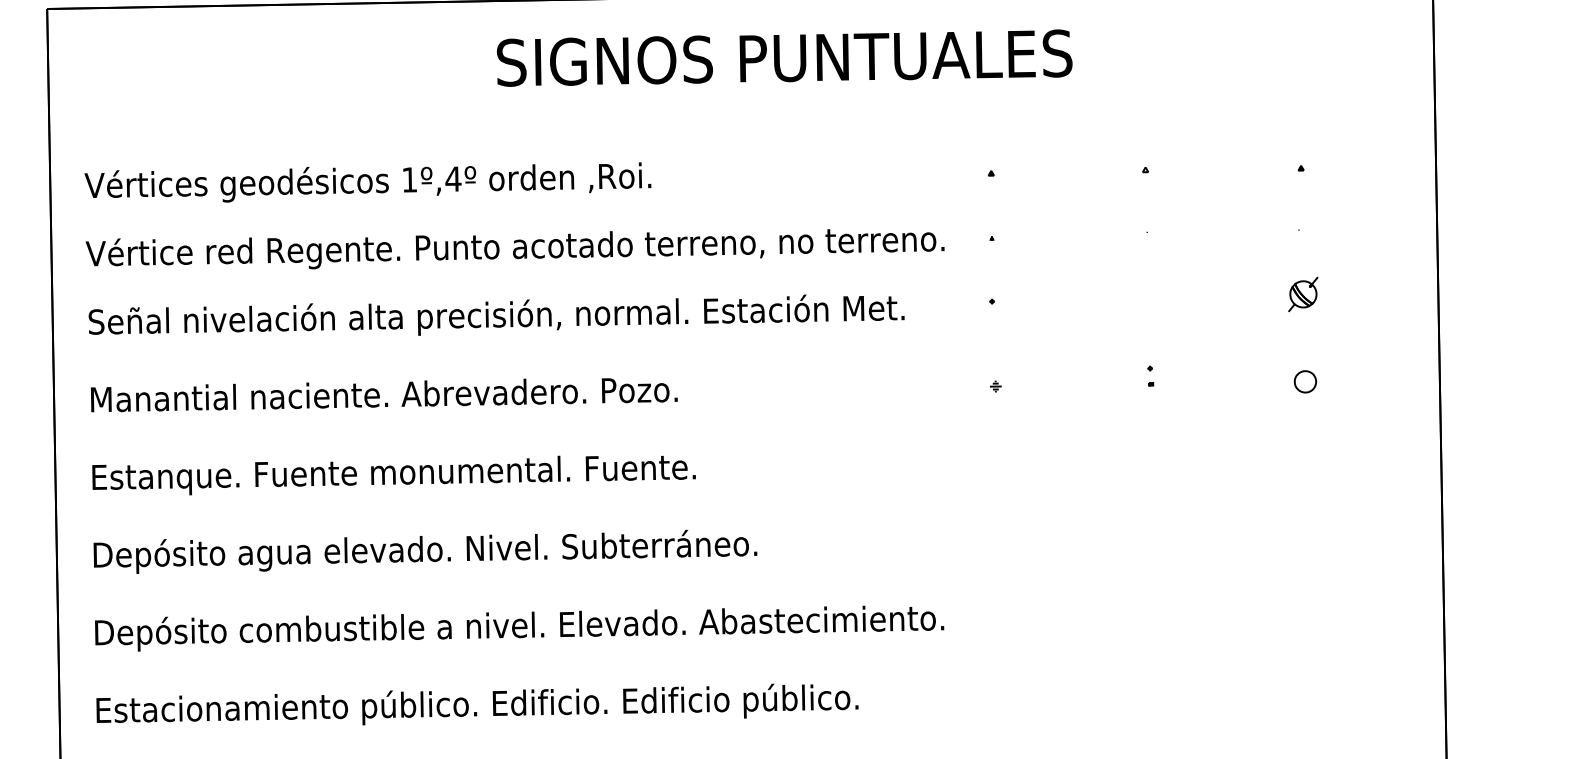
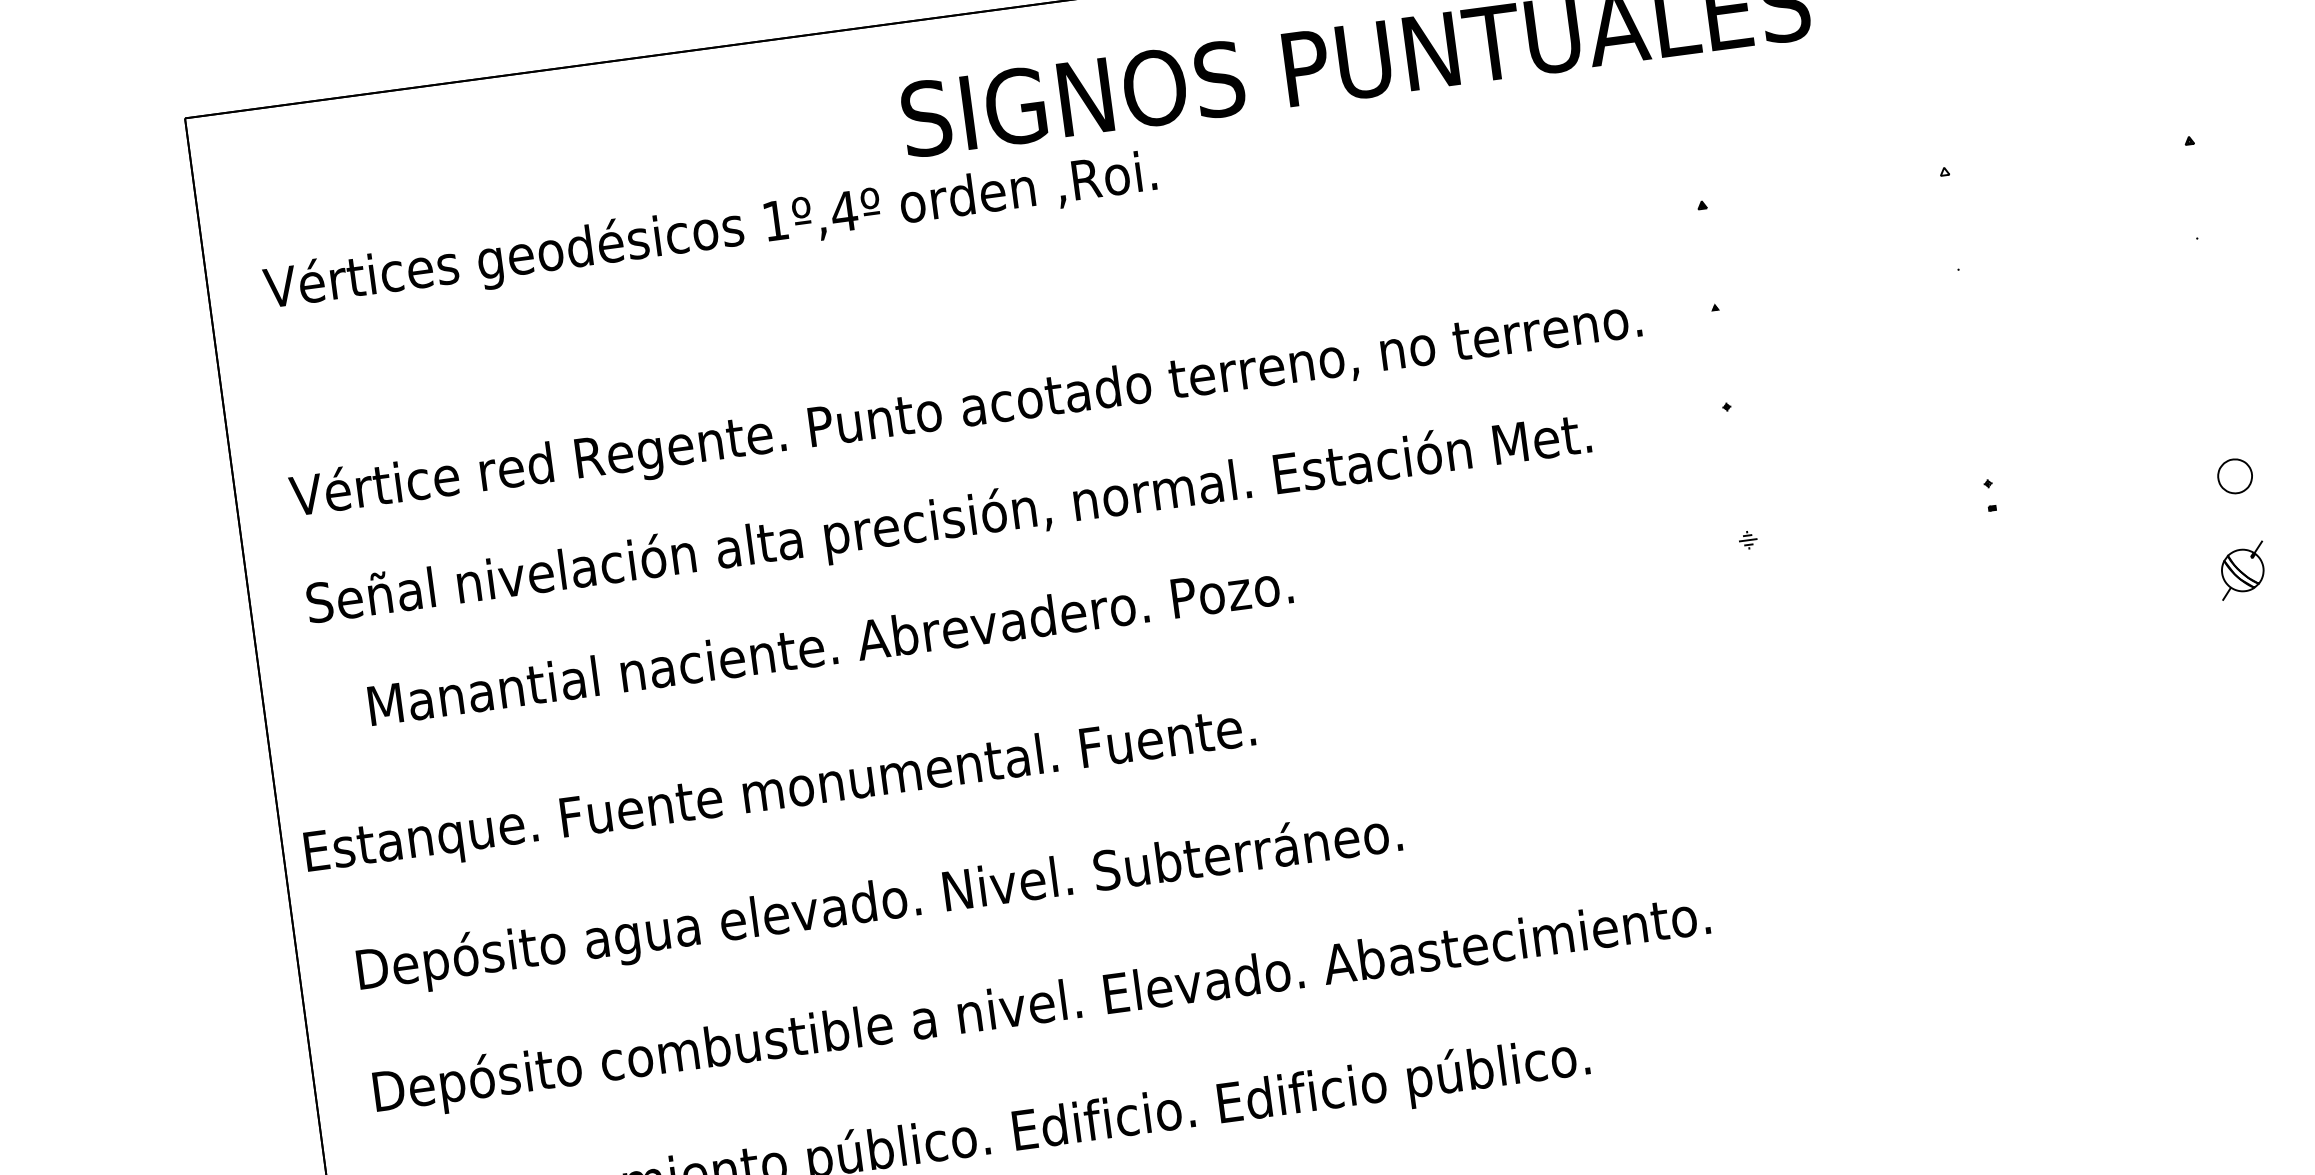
text: (367, 182) -> (709, 232), moved
part: (1303, 294) -> (2242, 570), moved
text: (384, 395) -> (830, 646), moved
text: (393, 475) -> (779, 794), moved

